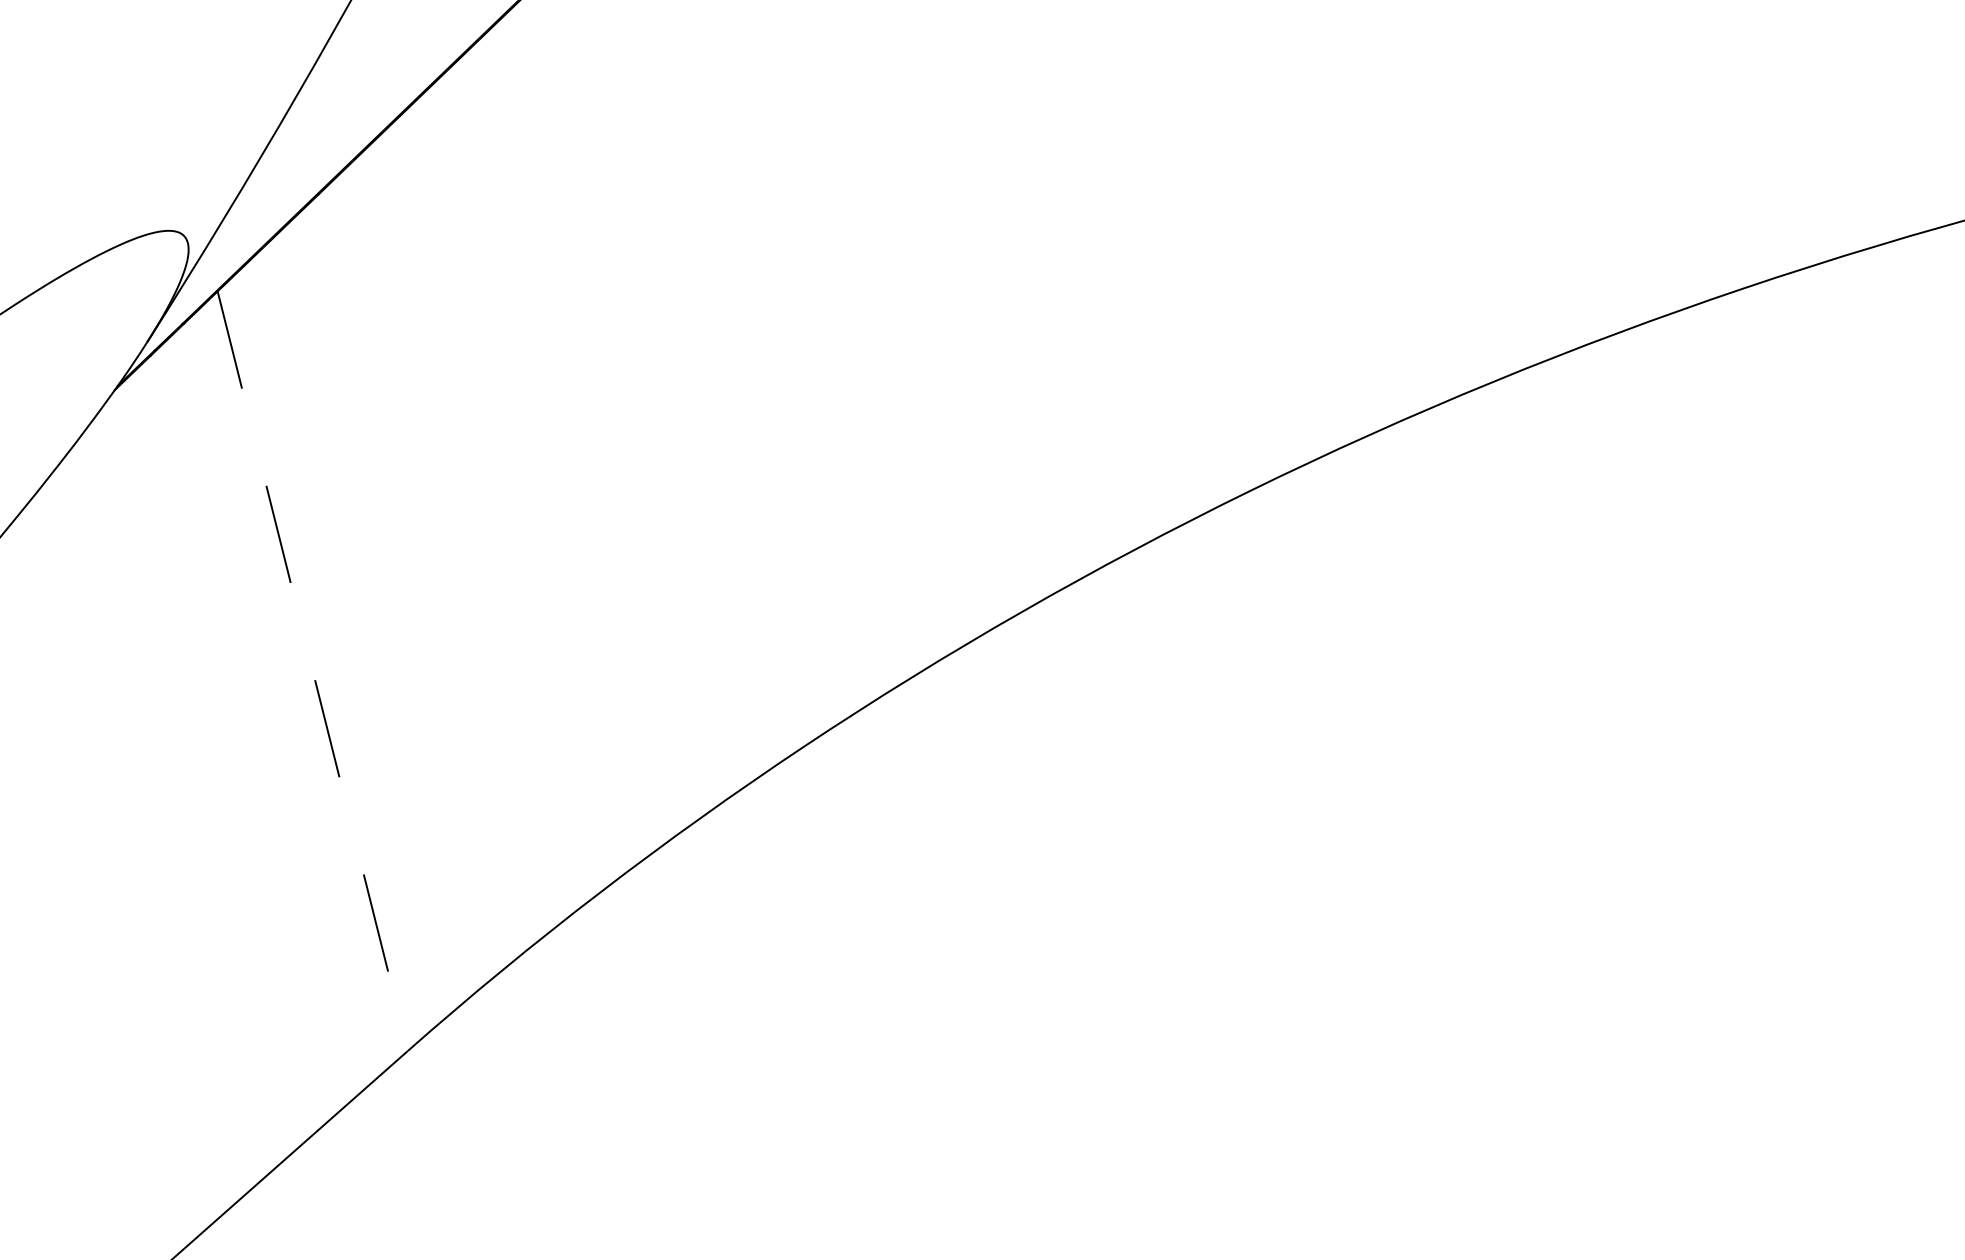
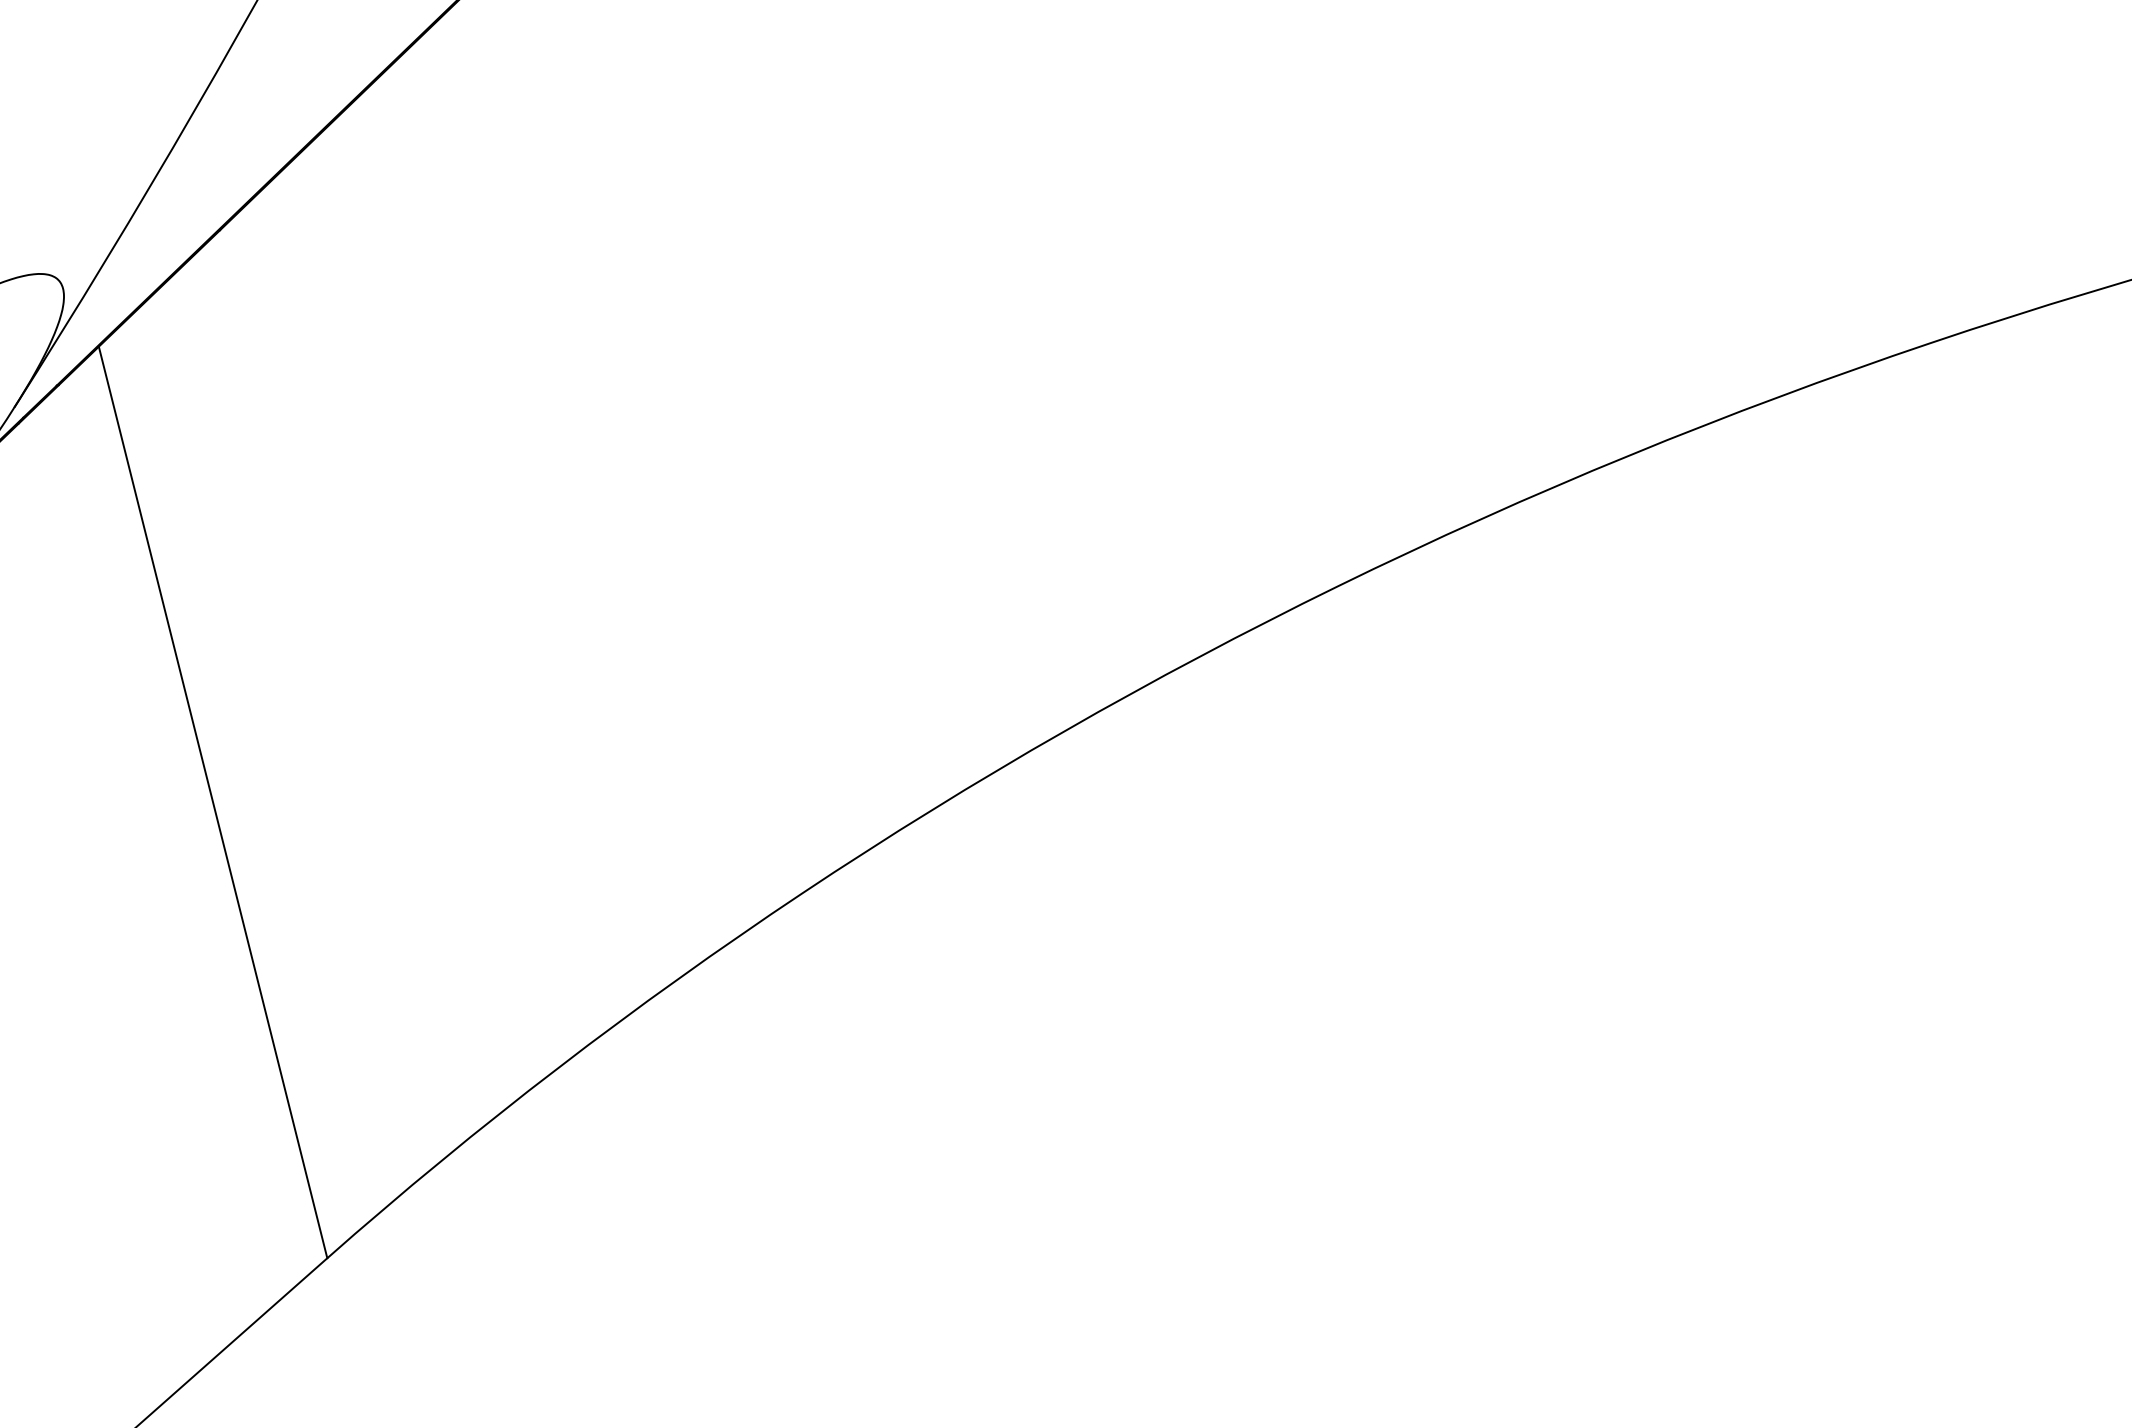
line: (312, 671) -> (212, 802), dashed -> solid

